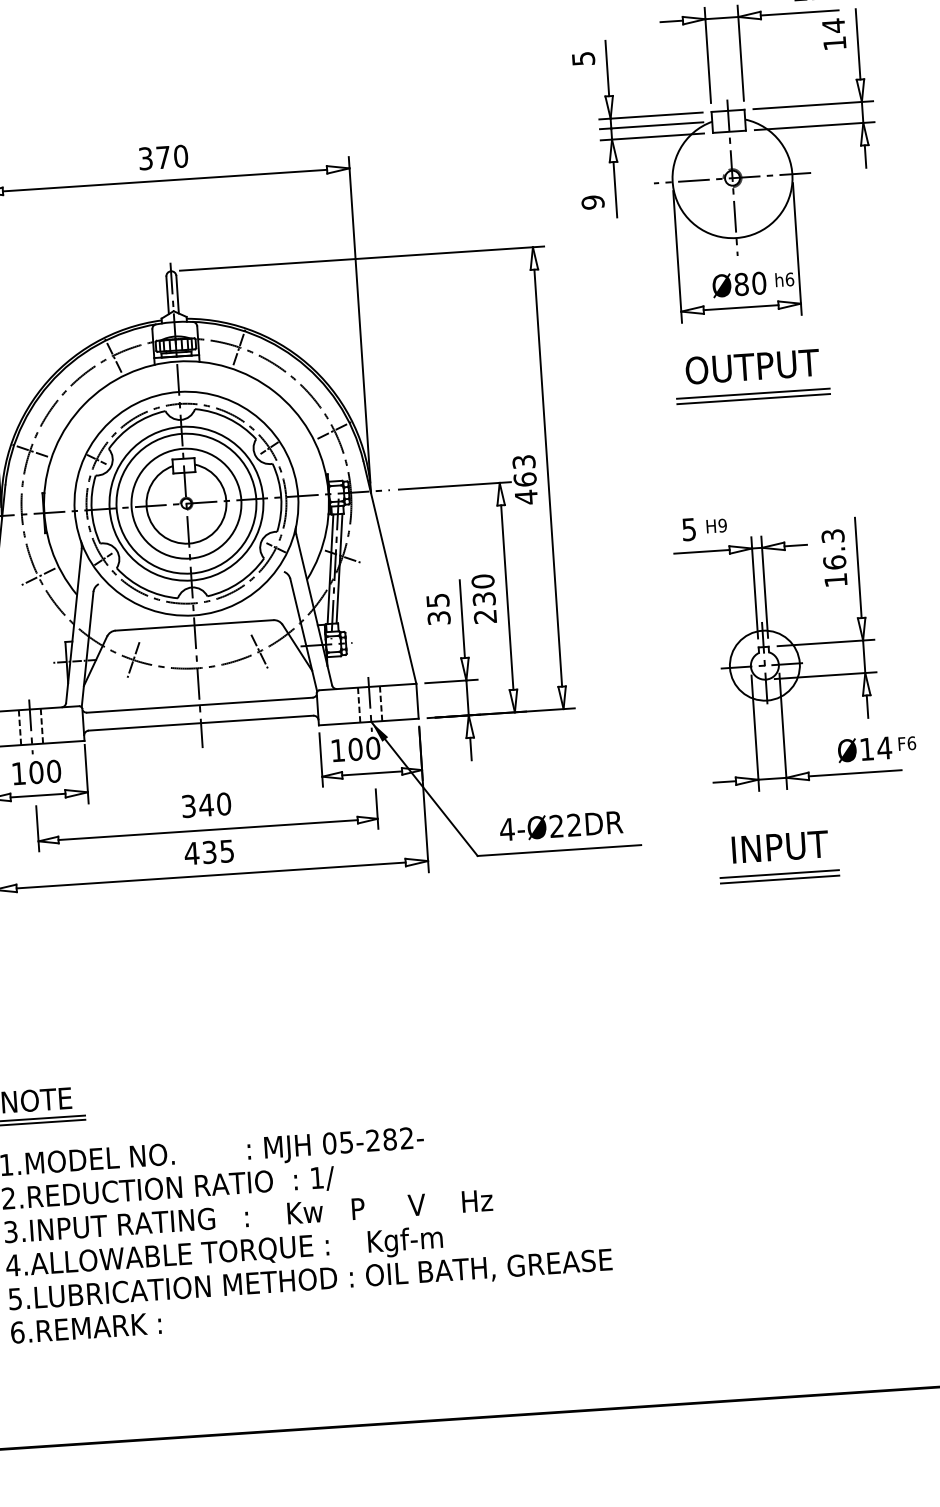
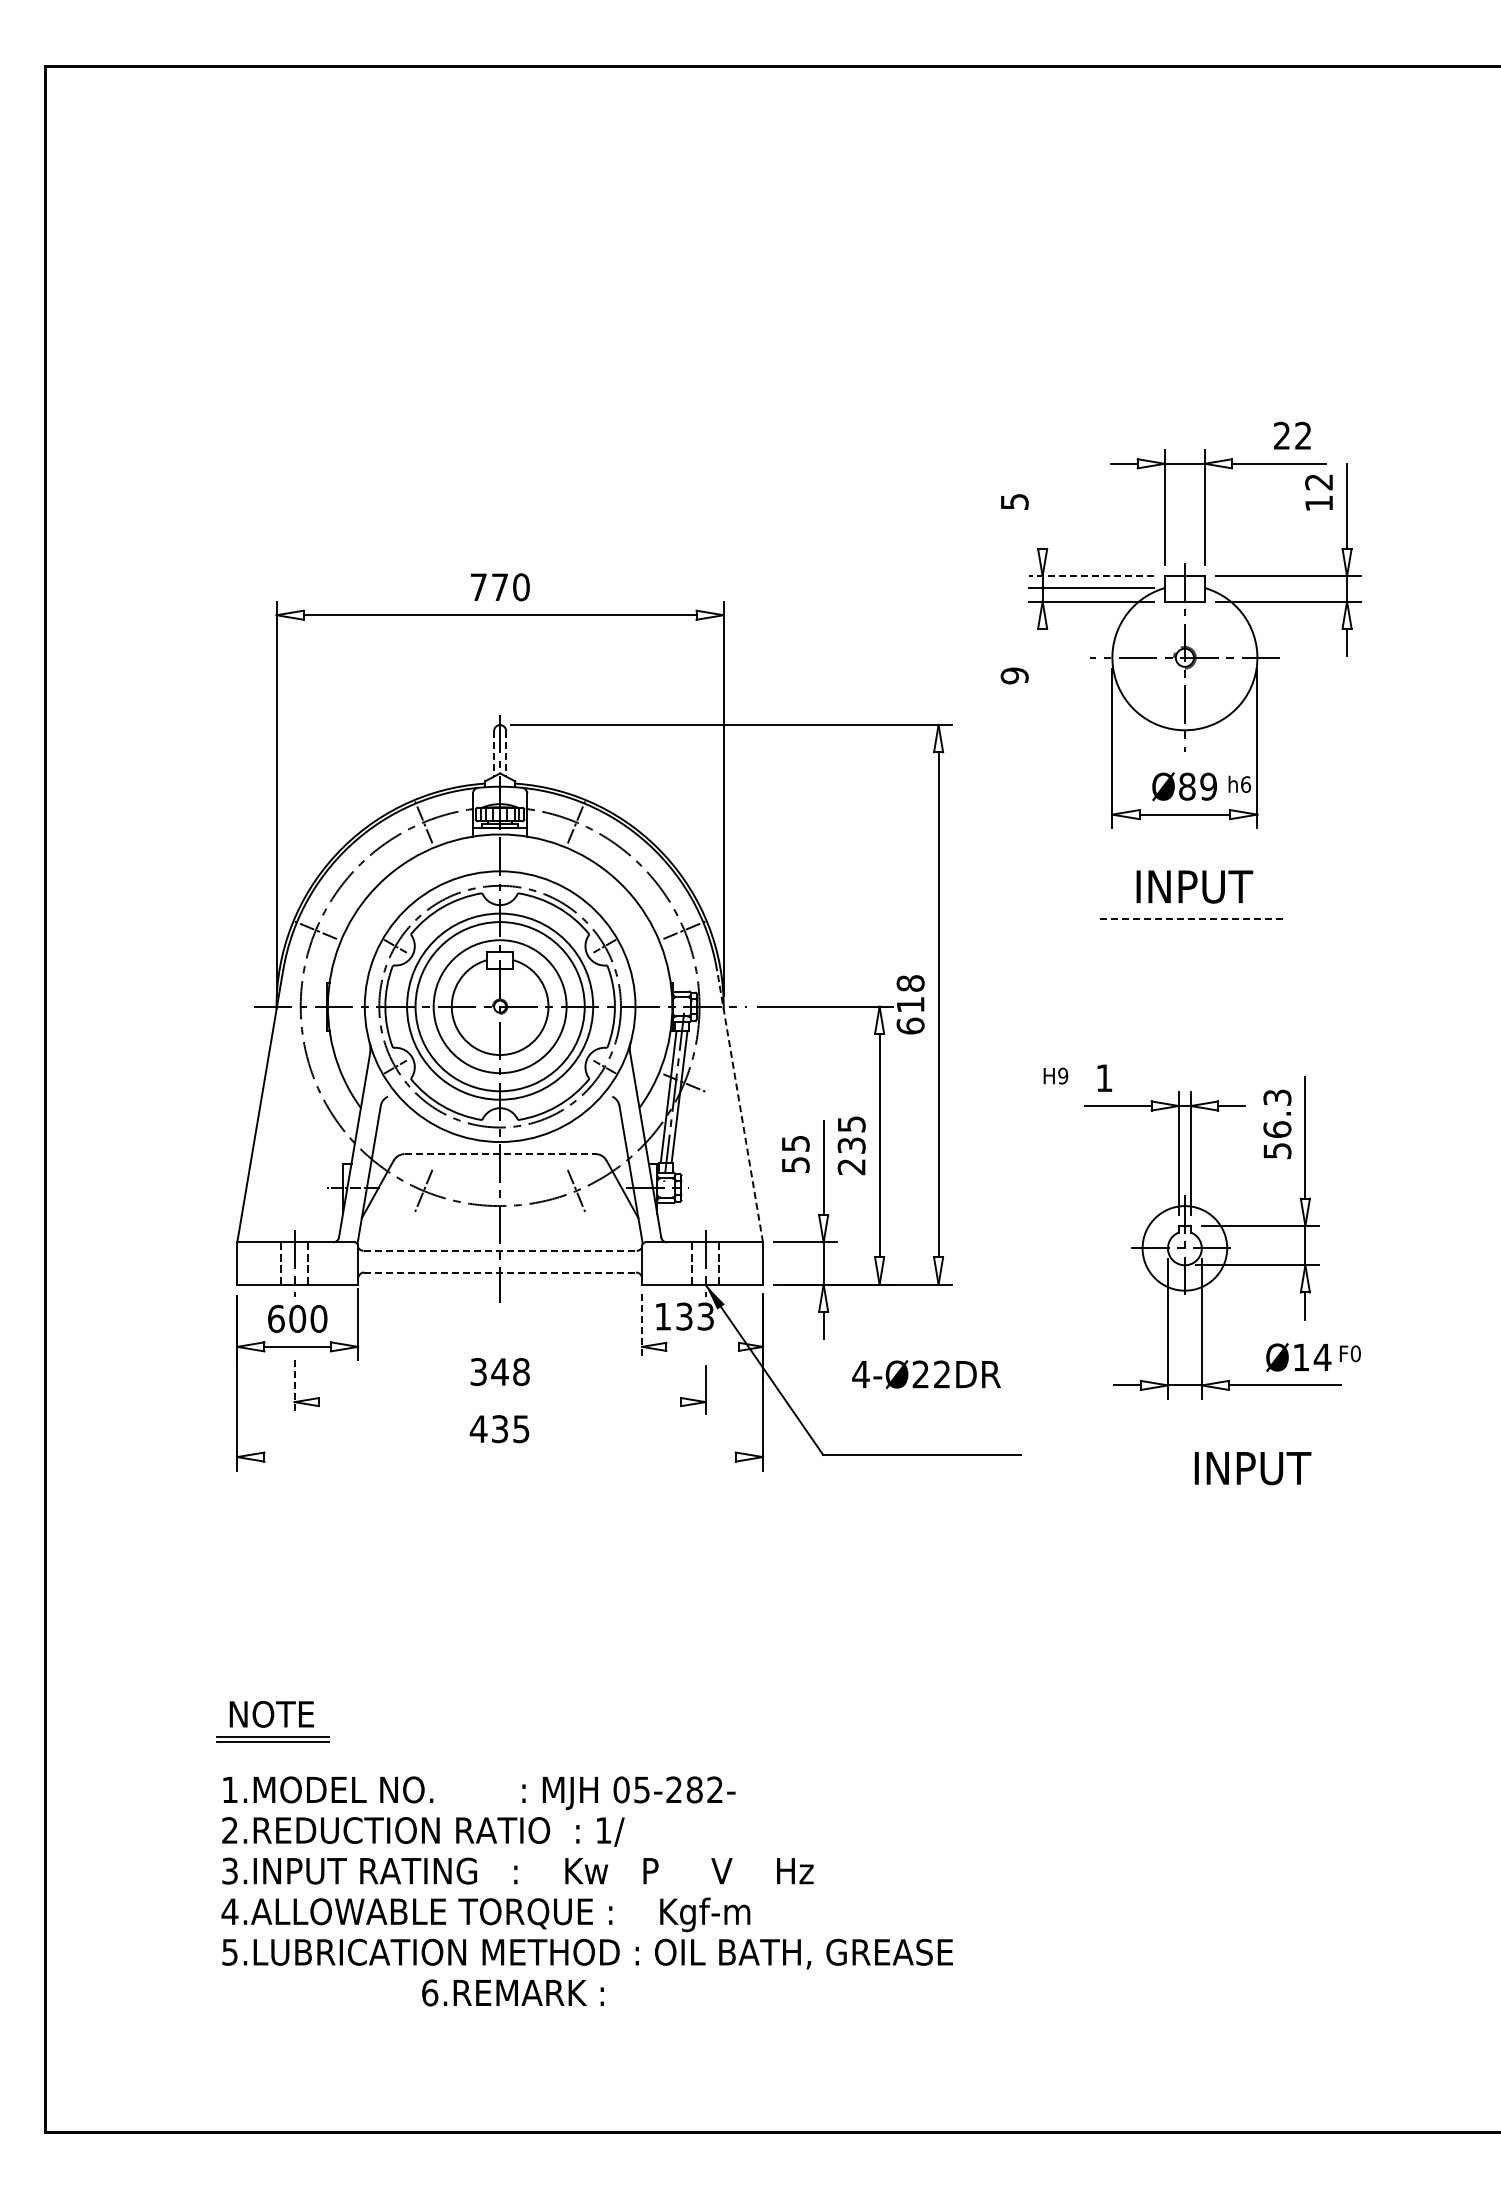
text: (833, 26) -> (1318, 482), 14 -> 12
line: (607, 68) -> (1042, 515), removed
line: (650, 116) -> (1091, 576), solid -> dashed
text: (145, 158) -> (478, 587), 370 -> 770
line: (615, 189) -> (1042, 661), removed
text: (759, 283) -> (1208, 786), Ø80 -> Ø89
line: (177, 294) -> (506, 753), solid -> dashed
line: (167, 295) -> (494, 753), solid -> dashed
text: (752, 366) -> (1193, 886), OUTPUT -> INPUT
line: (753, 393) -> (1193, 919), solid -> dashed
line: (753, 398) -> (1192, 925), removed
text: (525, 480) -> (910, 1005), 463 -> 618
text: (716, 525) -> (1055, 1075), moved
text: (689, 529) -> (1104, 1078), 5 -> 1
line: (389, 572) -> (739, 1105), solid -> dashed
line: (38, 576) -> (315, 1082), removed
text: (482, 580) -> (851, 1123), 230 -> 235
text: (836, 580) -> (1277, 1151), 16.3 -> 56.3
text: (438, 617) -> (795, 1164), 35 -> 55
line: (194, 625) -> (500, 1154), solid -> dashed
line: (200, 704) -> (500, 1250), solid -> dashed
line: (201, 723) -> (500, 1272), solid -> dashed
text: (911, 743) -> (1355, 1353), F6 -> F0
text: (364, 748) -> (695, 1316), 100 -> 133
line: (321, 760) -> (642, 1327), solid -> dashed
text: (18, 773) -> (276, 1318), 100 -> 600
line: (372, 773) -> (702, 1346), removed
text: (224, 803) -> (521, 1371), 340 -> 348
text: (561, 826) -> (926, 1374), moved
line: (37, 829) -> (294, 1387), solid -> dashed
line: (207, 830) -> (499, 1402), removed
text: (779, 847) -> (1252, 1468), moved
line: (779, 873) -> (1185, 1500), removed
line: (210, 875) -> (499, 1457), removed
line: (779, 879) -> (1185, 1507), removed
text: (85, 1327) -> (512, 1992), moved

